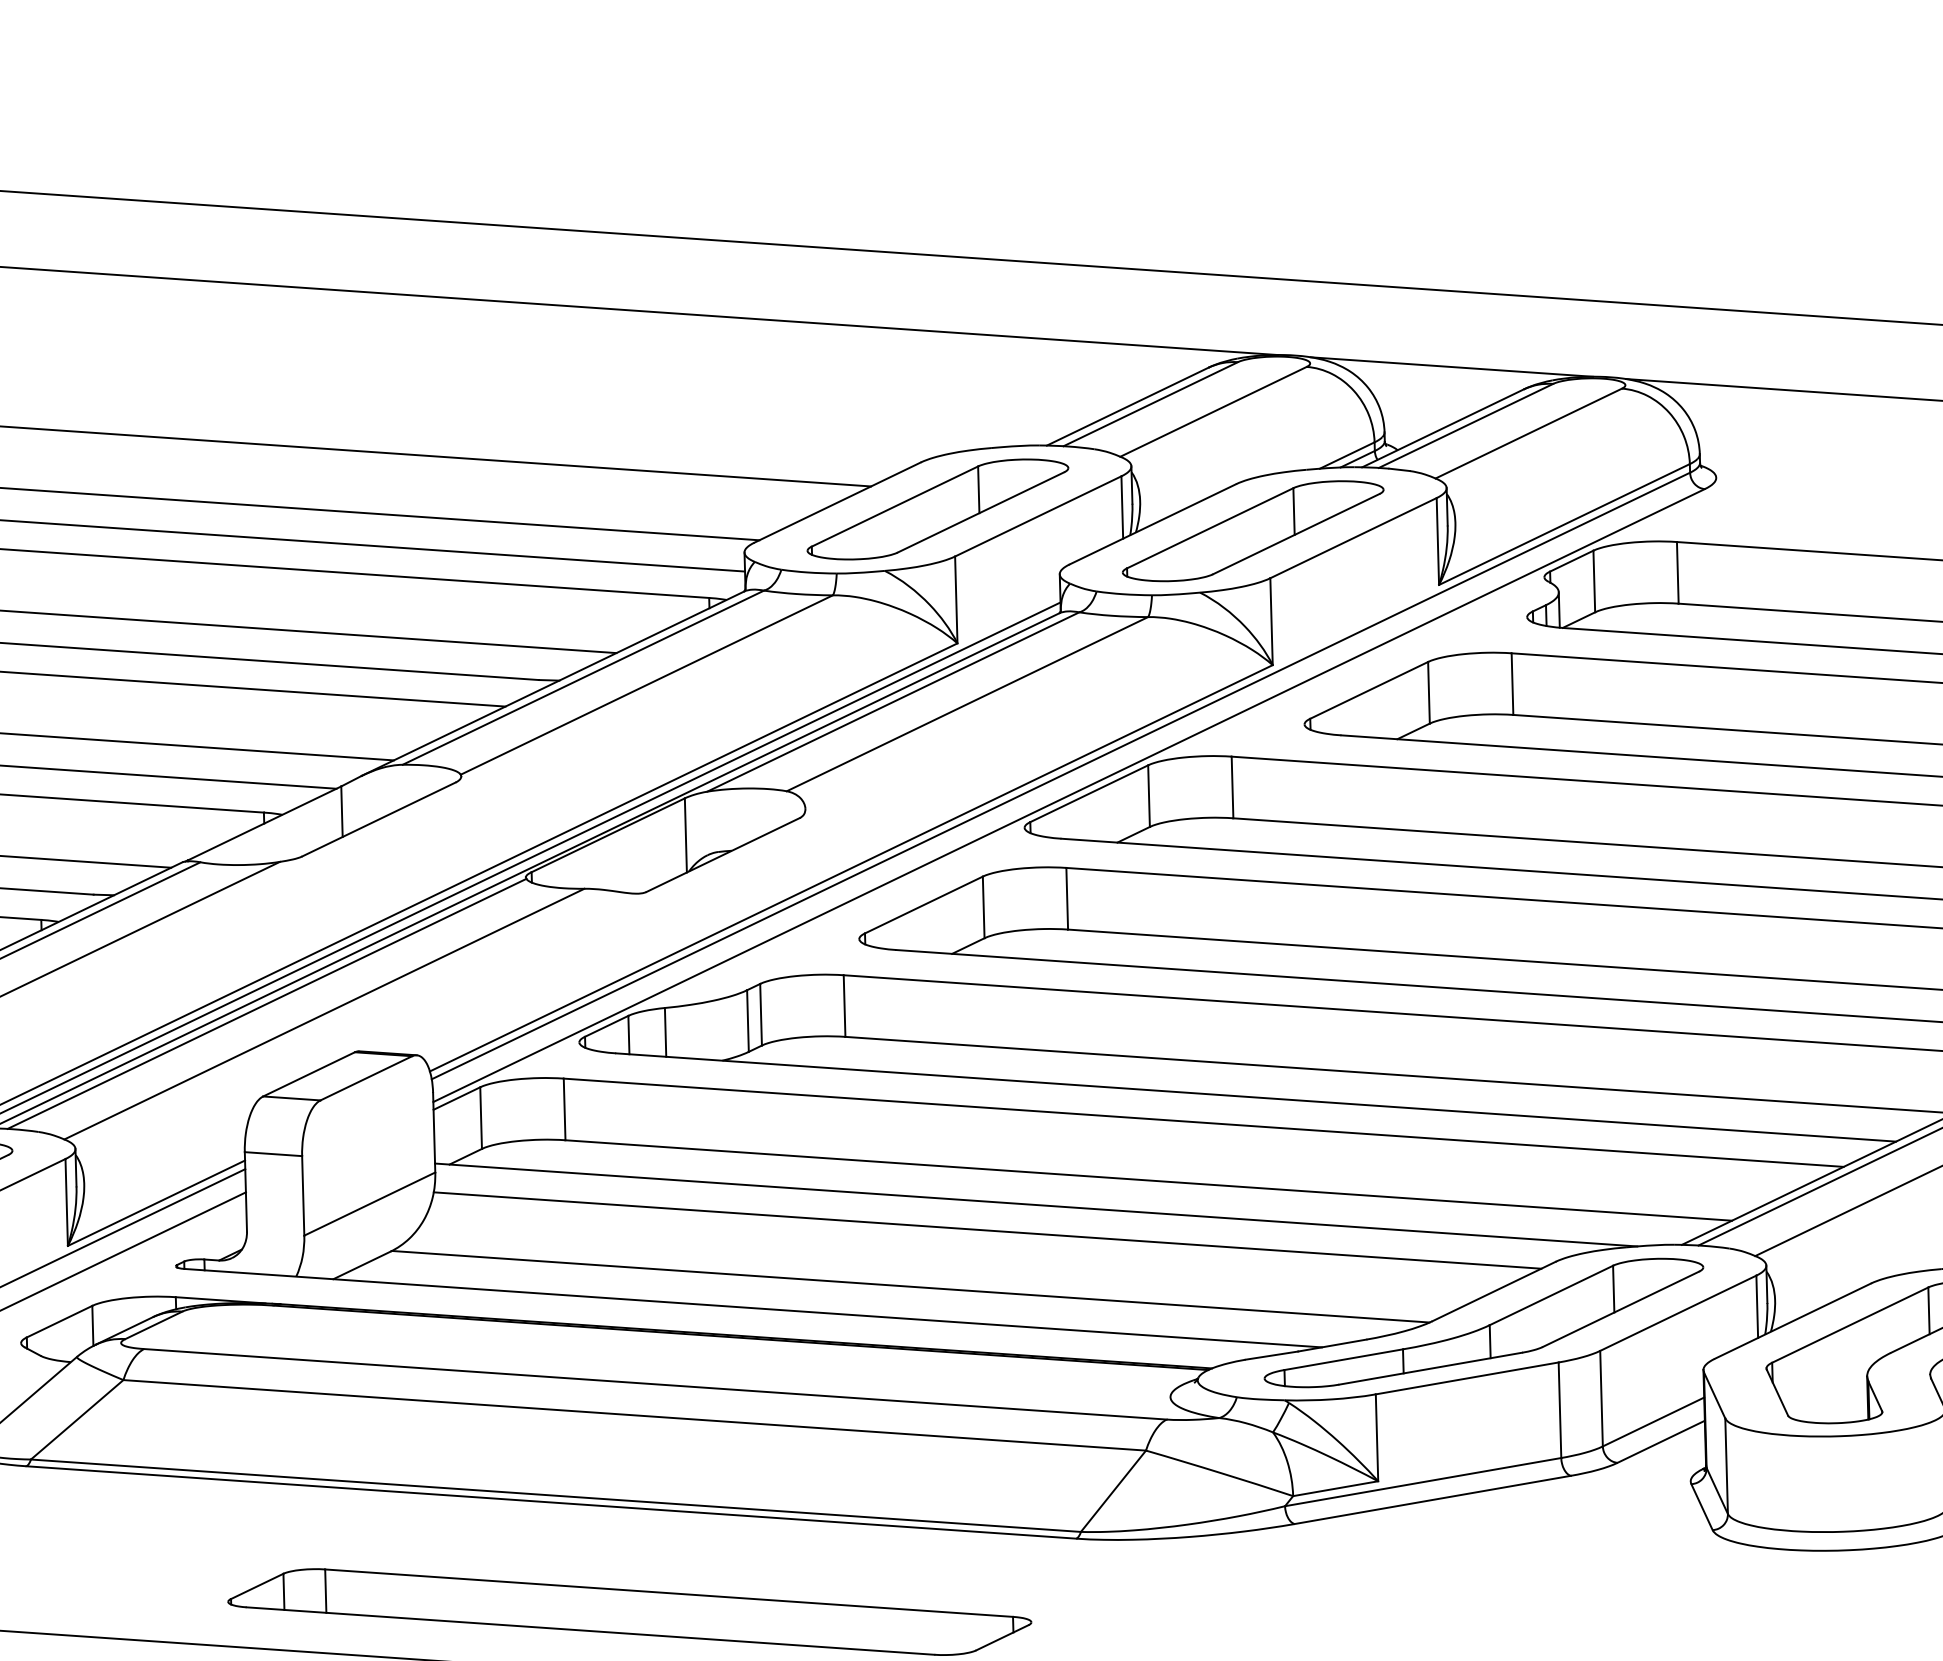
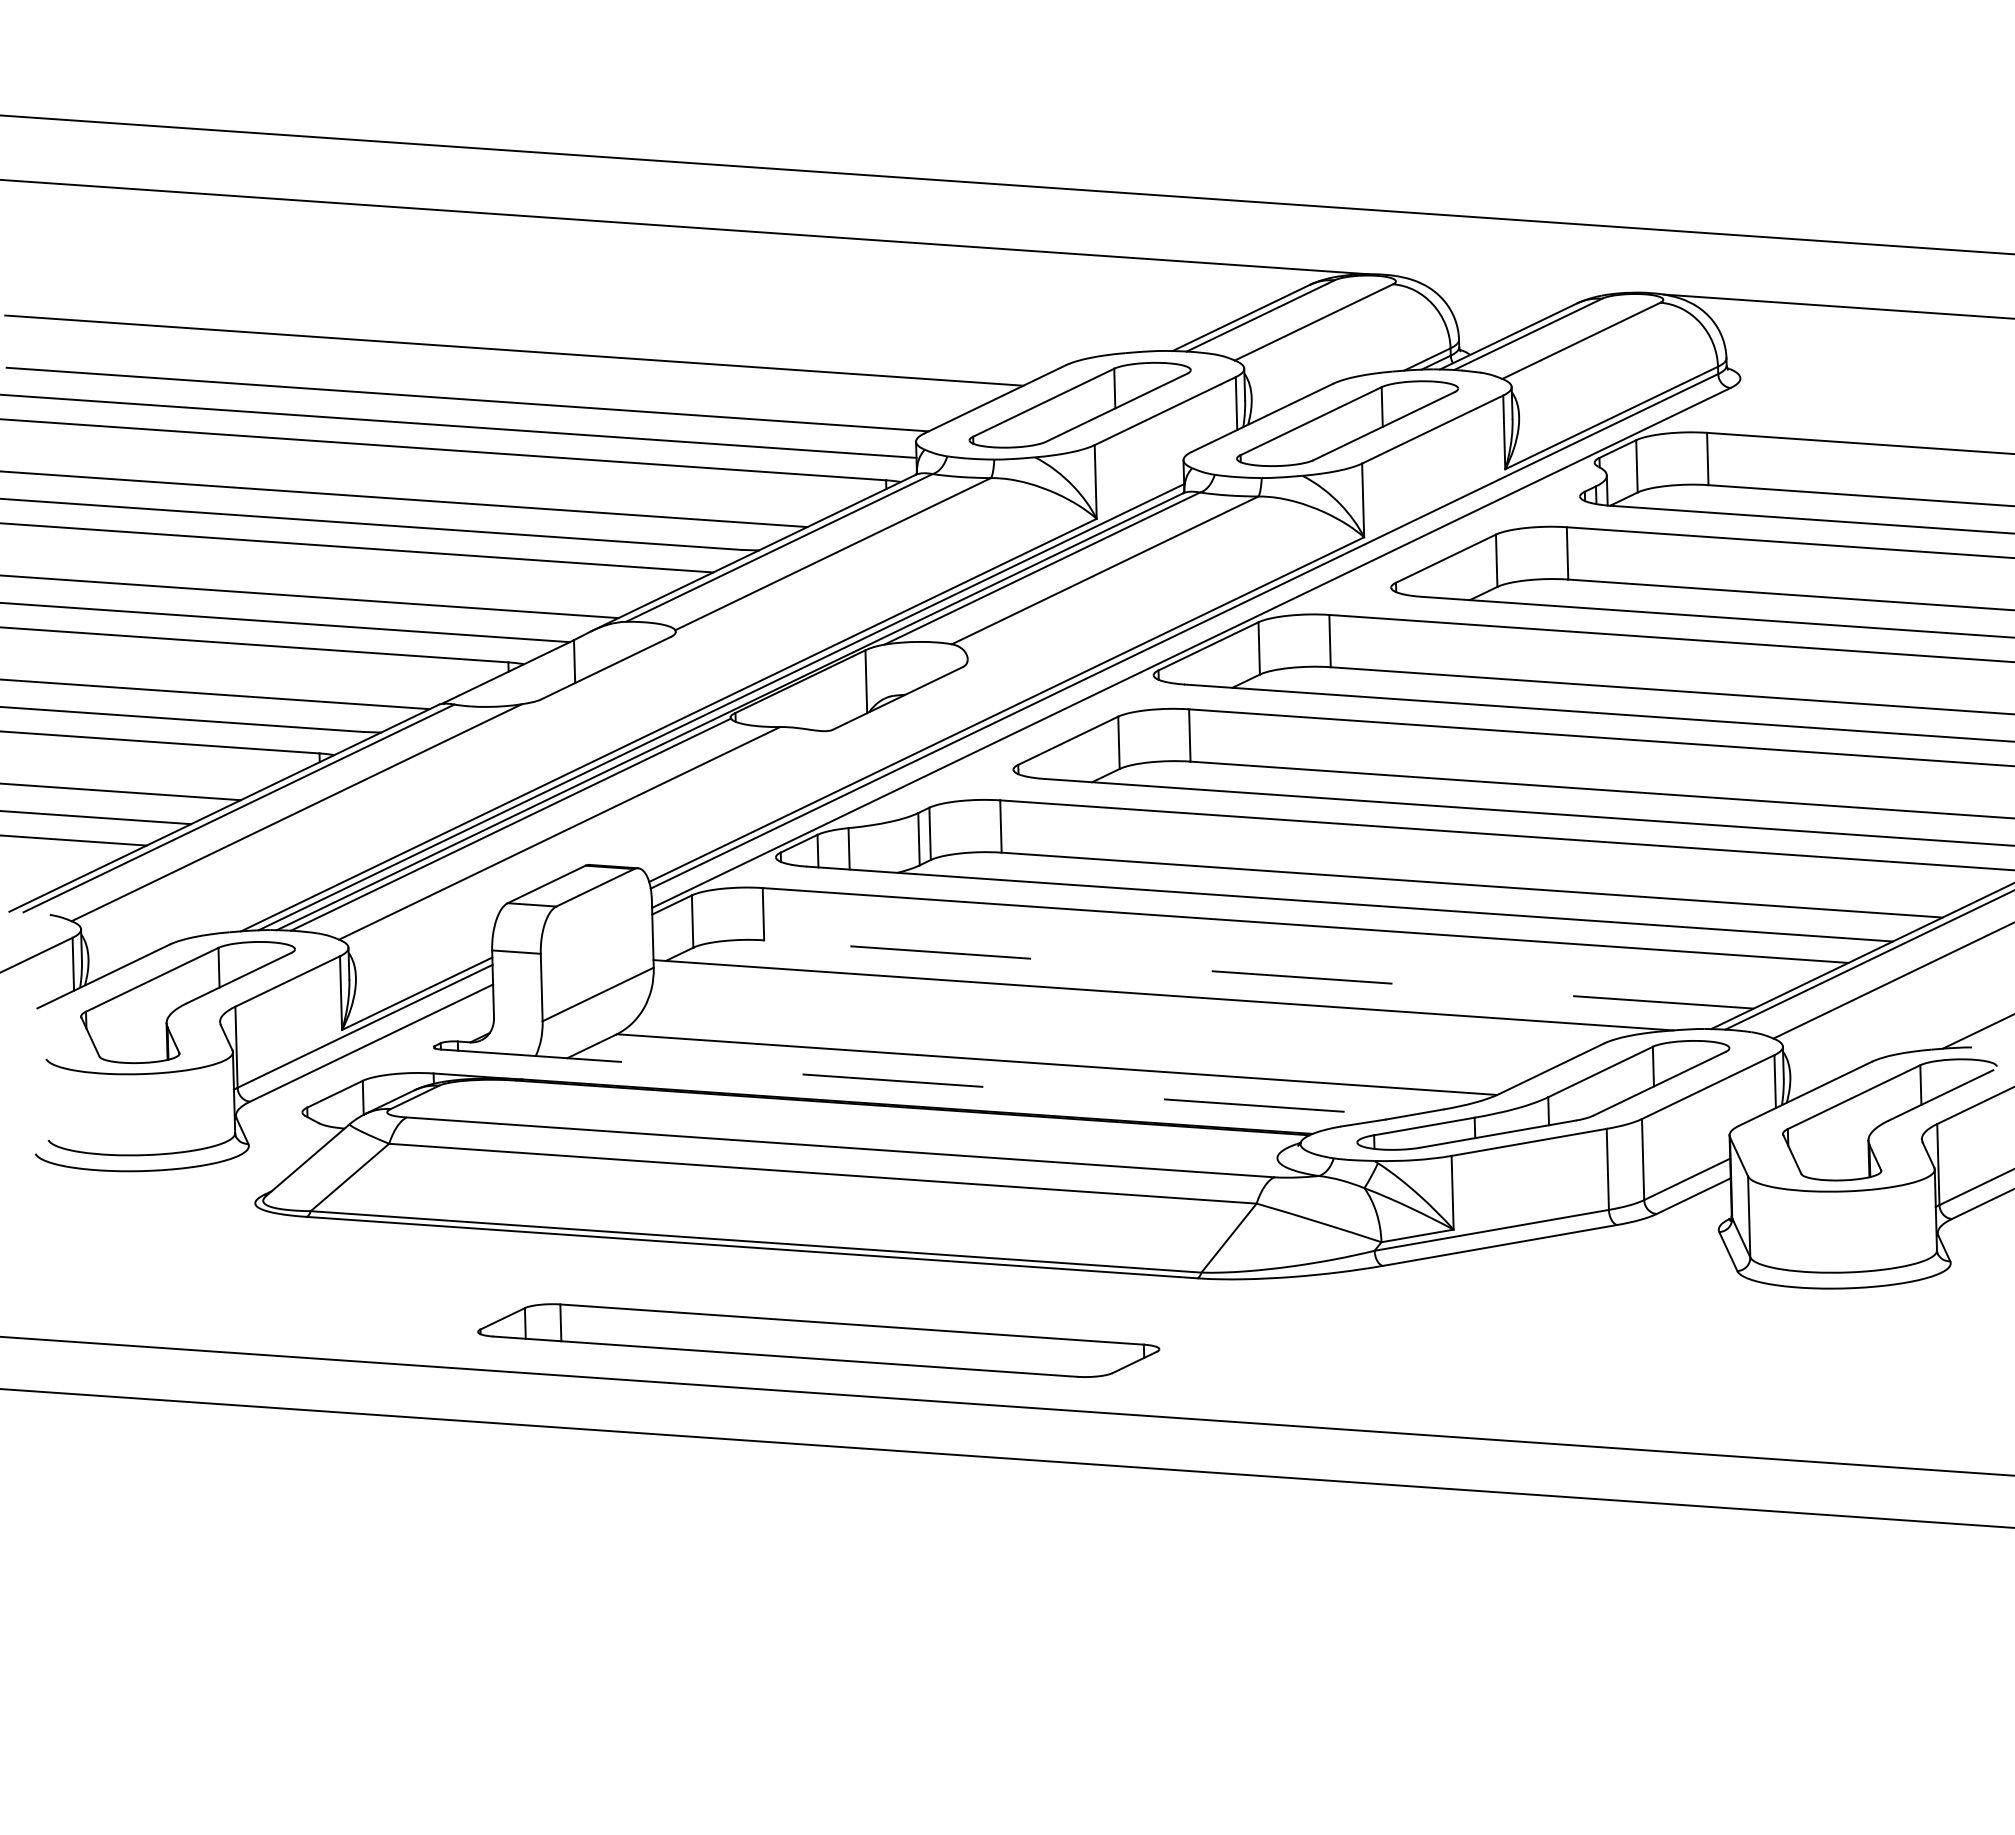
line: (1451, 367) -> (1515, 284), removed
line: (1149, 1180) -> (1259, 974), solid -> dashed
line: (987, 1230) -> (1122, 1016), removed
line: (754, 1307) -> (924, 1082), solid -> dashed

